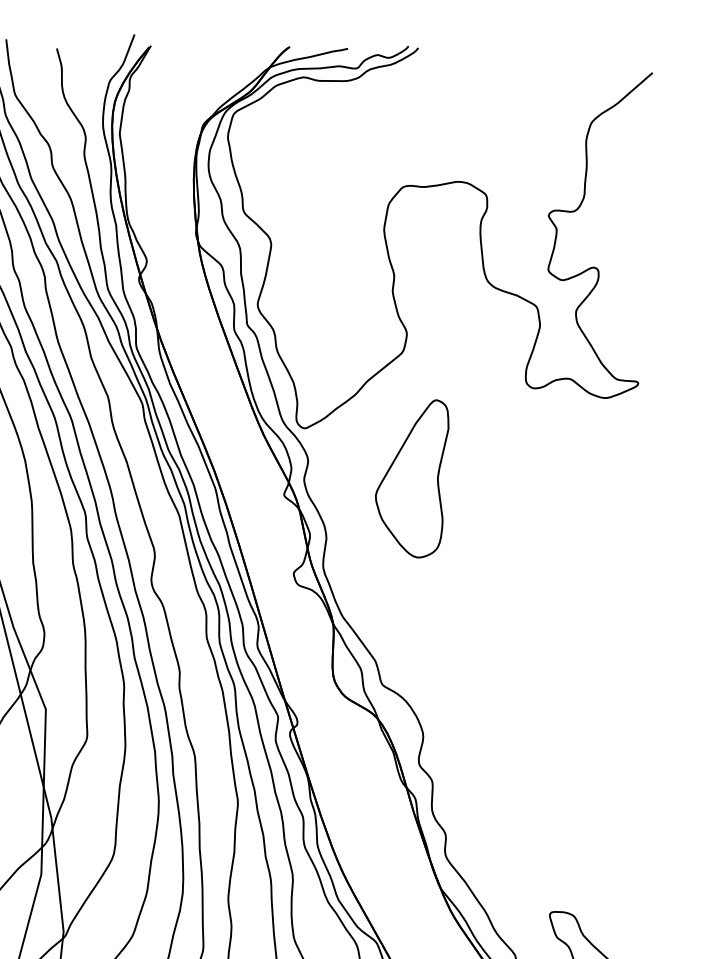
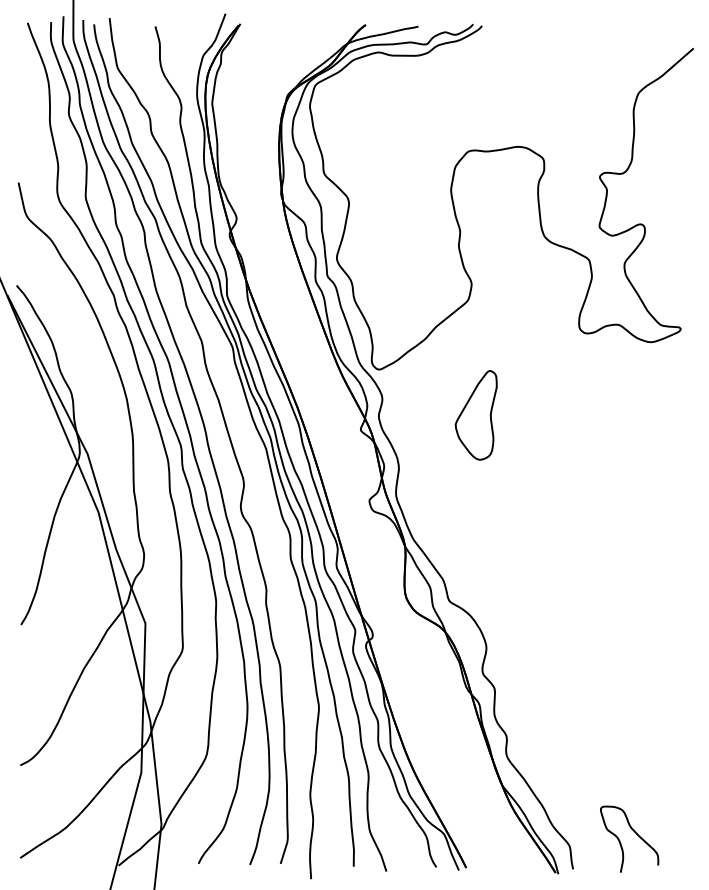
part: (411, 479) -> (475, 415), size x0.62

